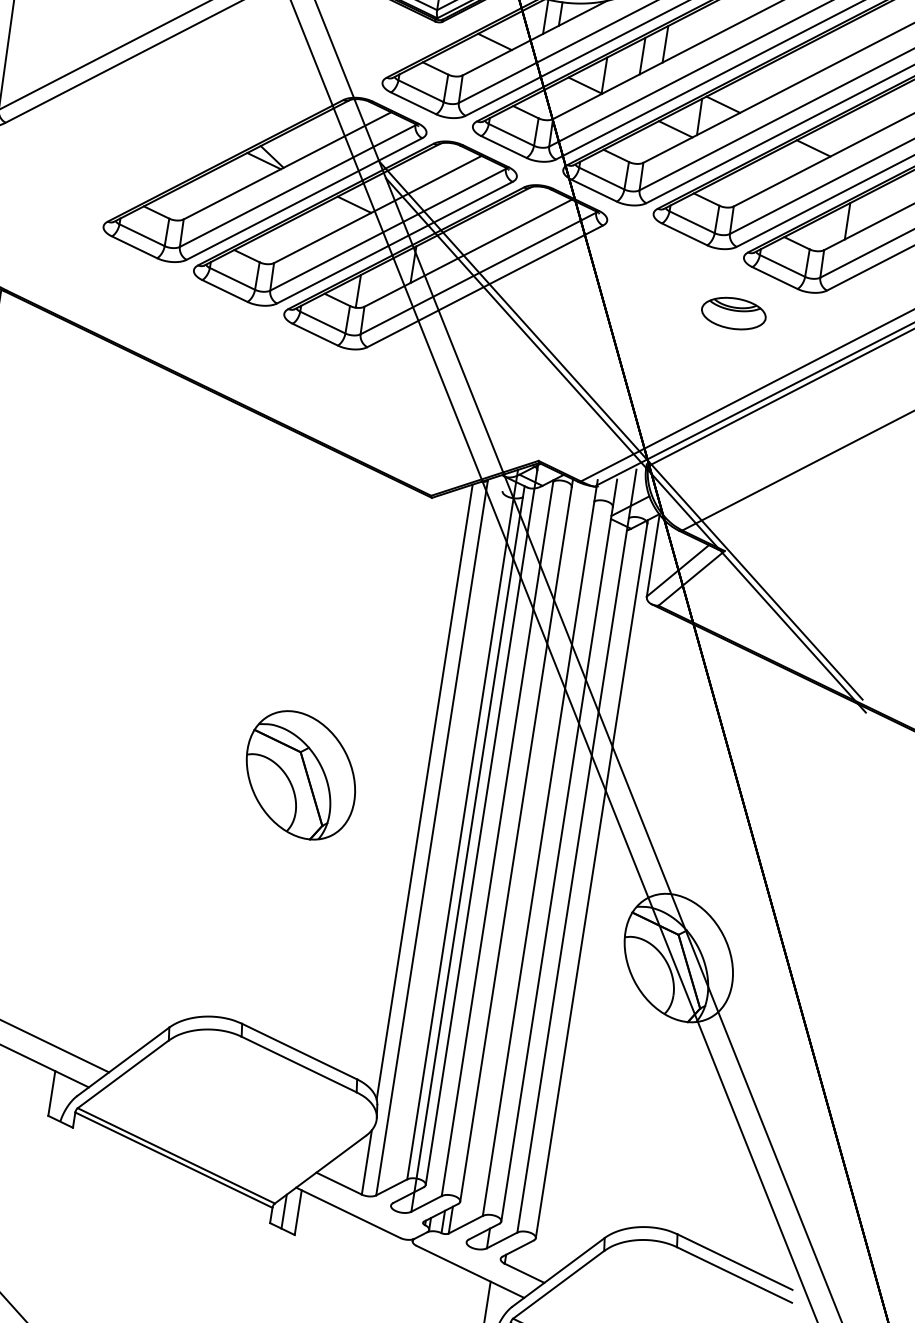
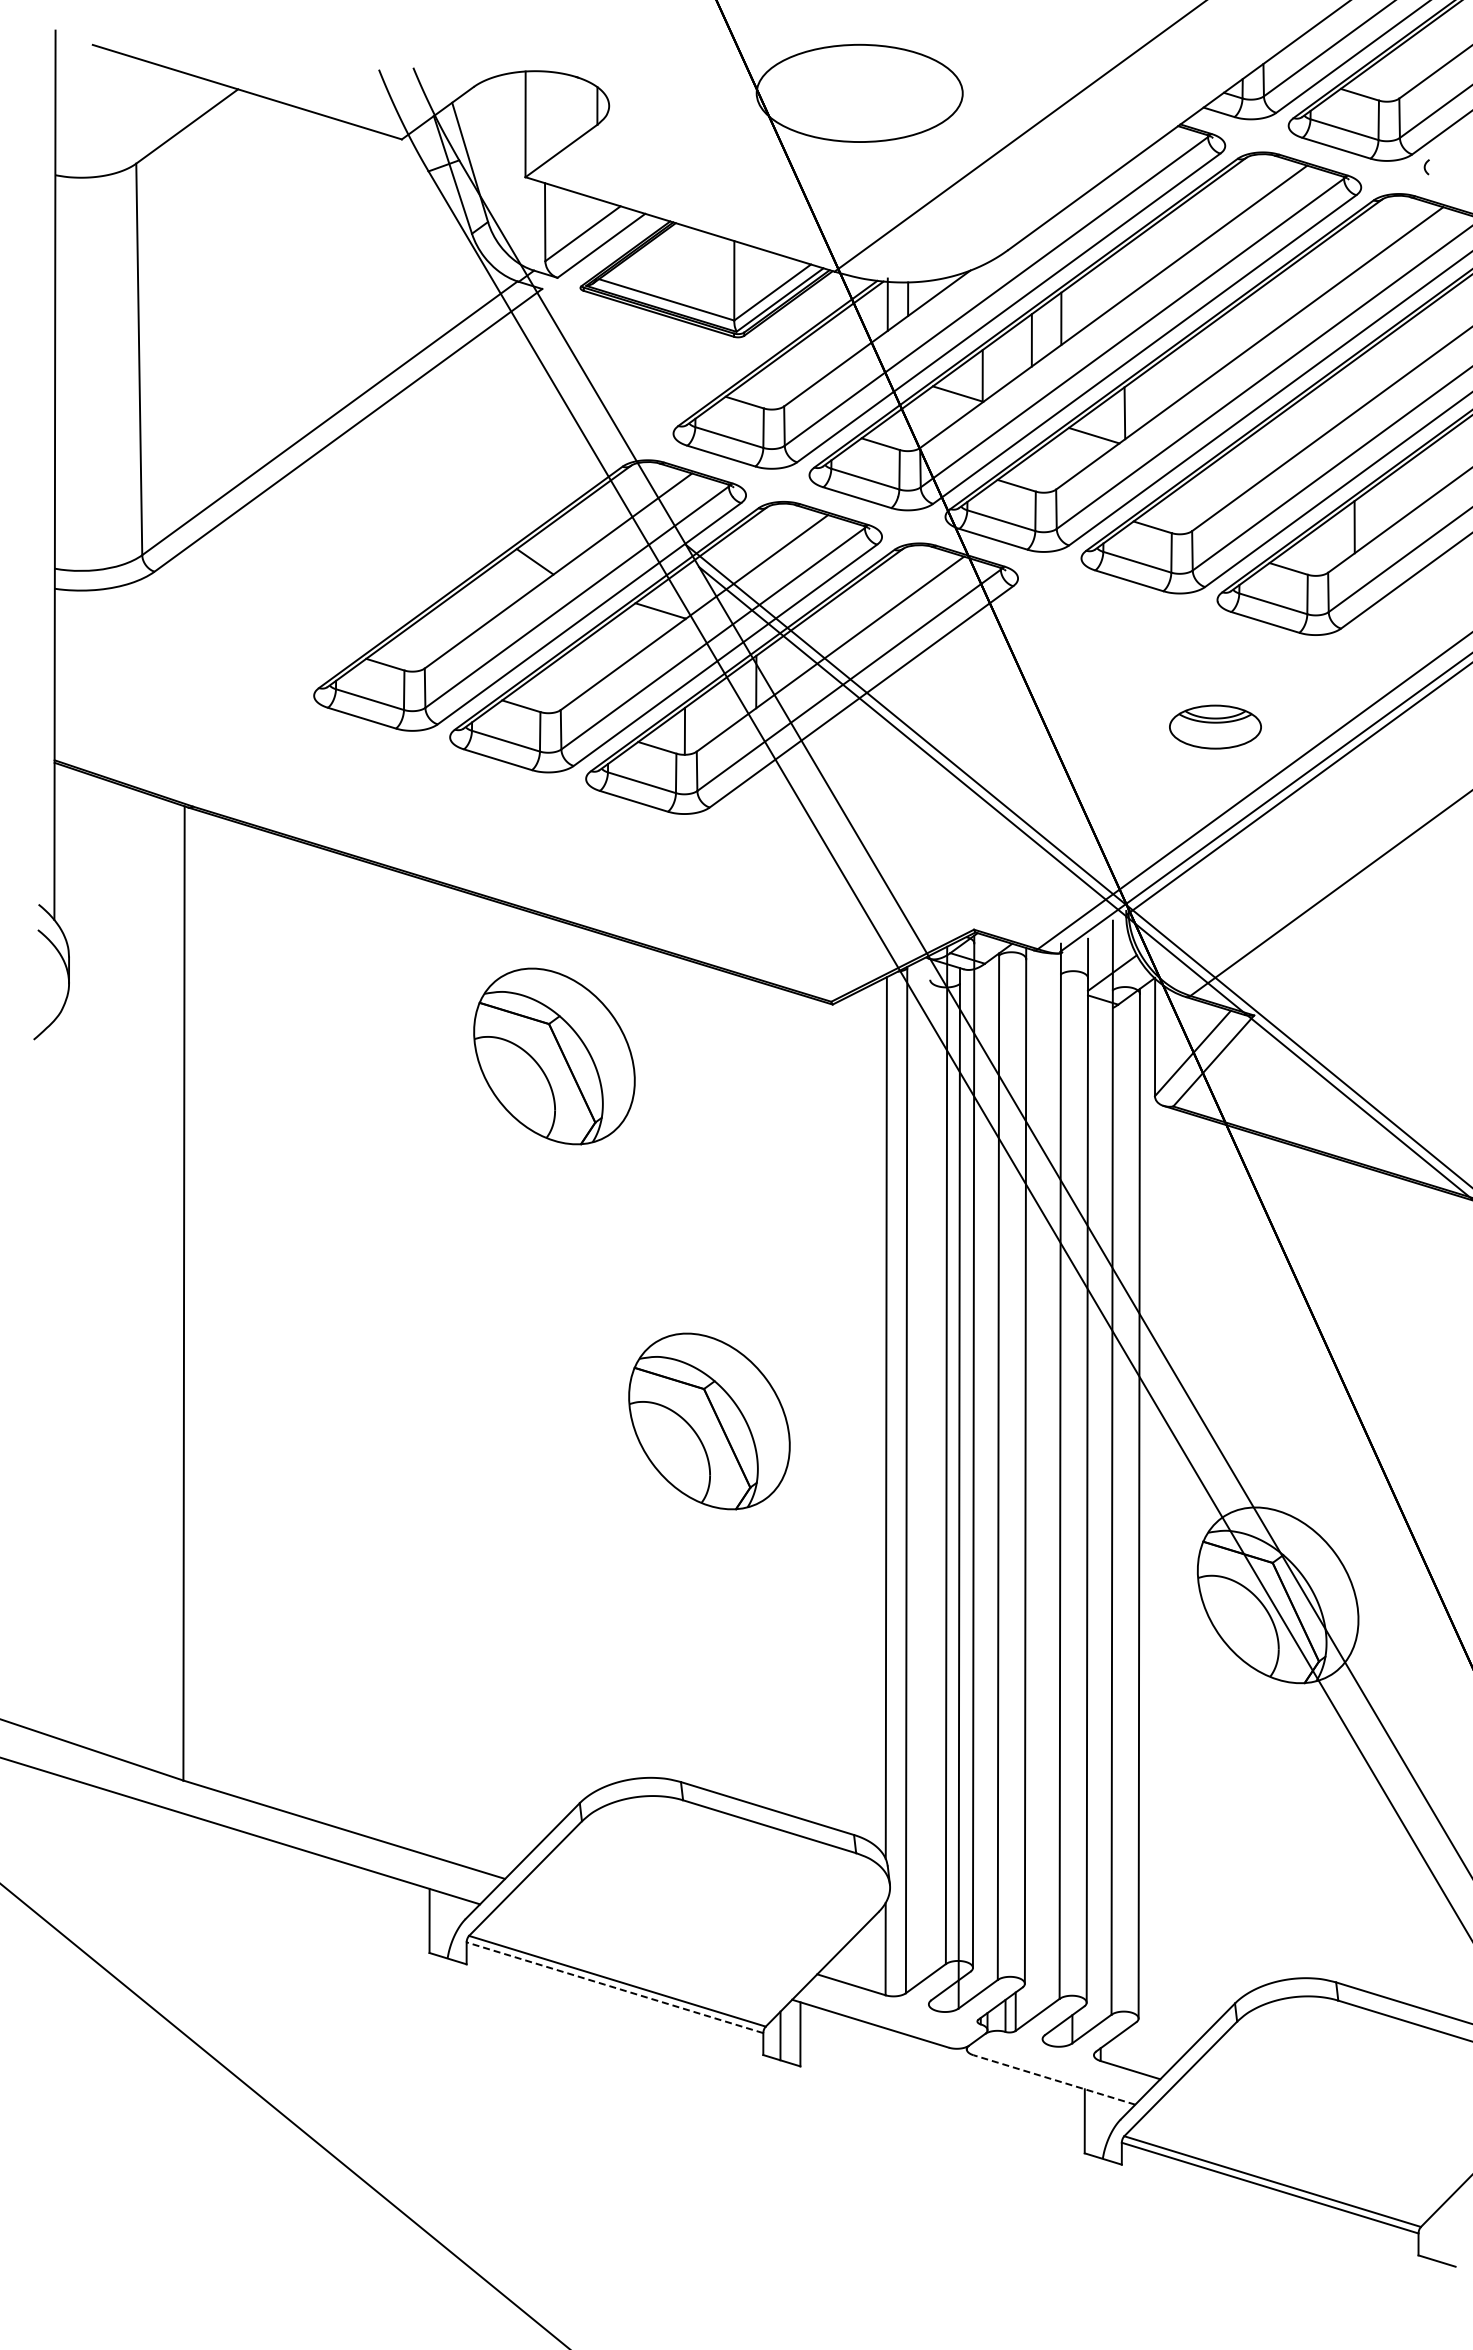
line: (494, 41) -> (821, 352), removed
line: (723, 104) -> (1155, 390), removed
line: (813, 148) -> (1291, 432), removed
line: (263, 161) -> (524, 569), removed
part: (733, 313) -> (1215, 726), moved
part: (232, 504) -> (554, 1056), added
line: (173, 1159) -> (614, 1987), solid -> dashed
line: (470, 1271) -> (1054, 2079), solid -> dashed

